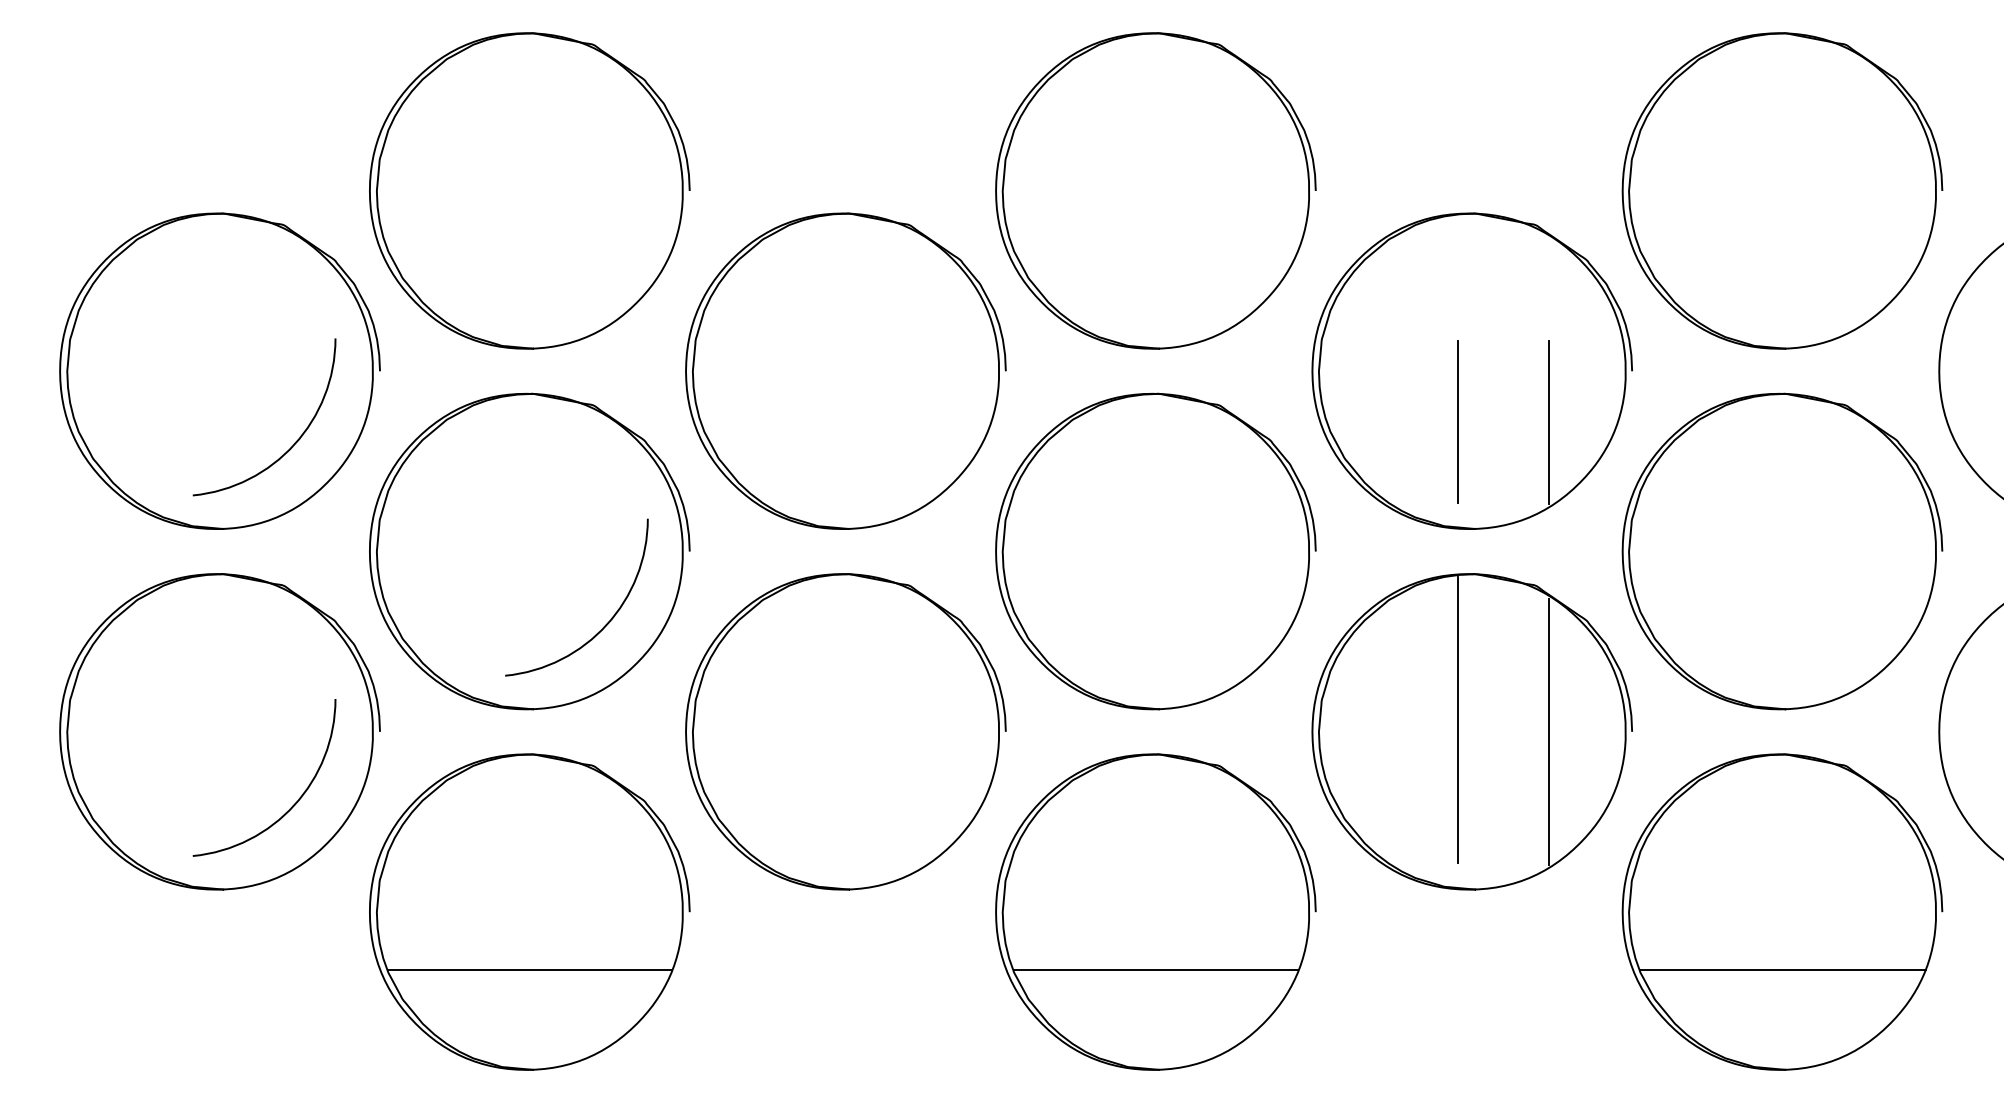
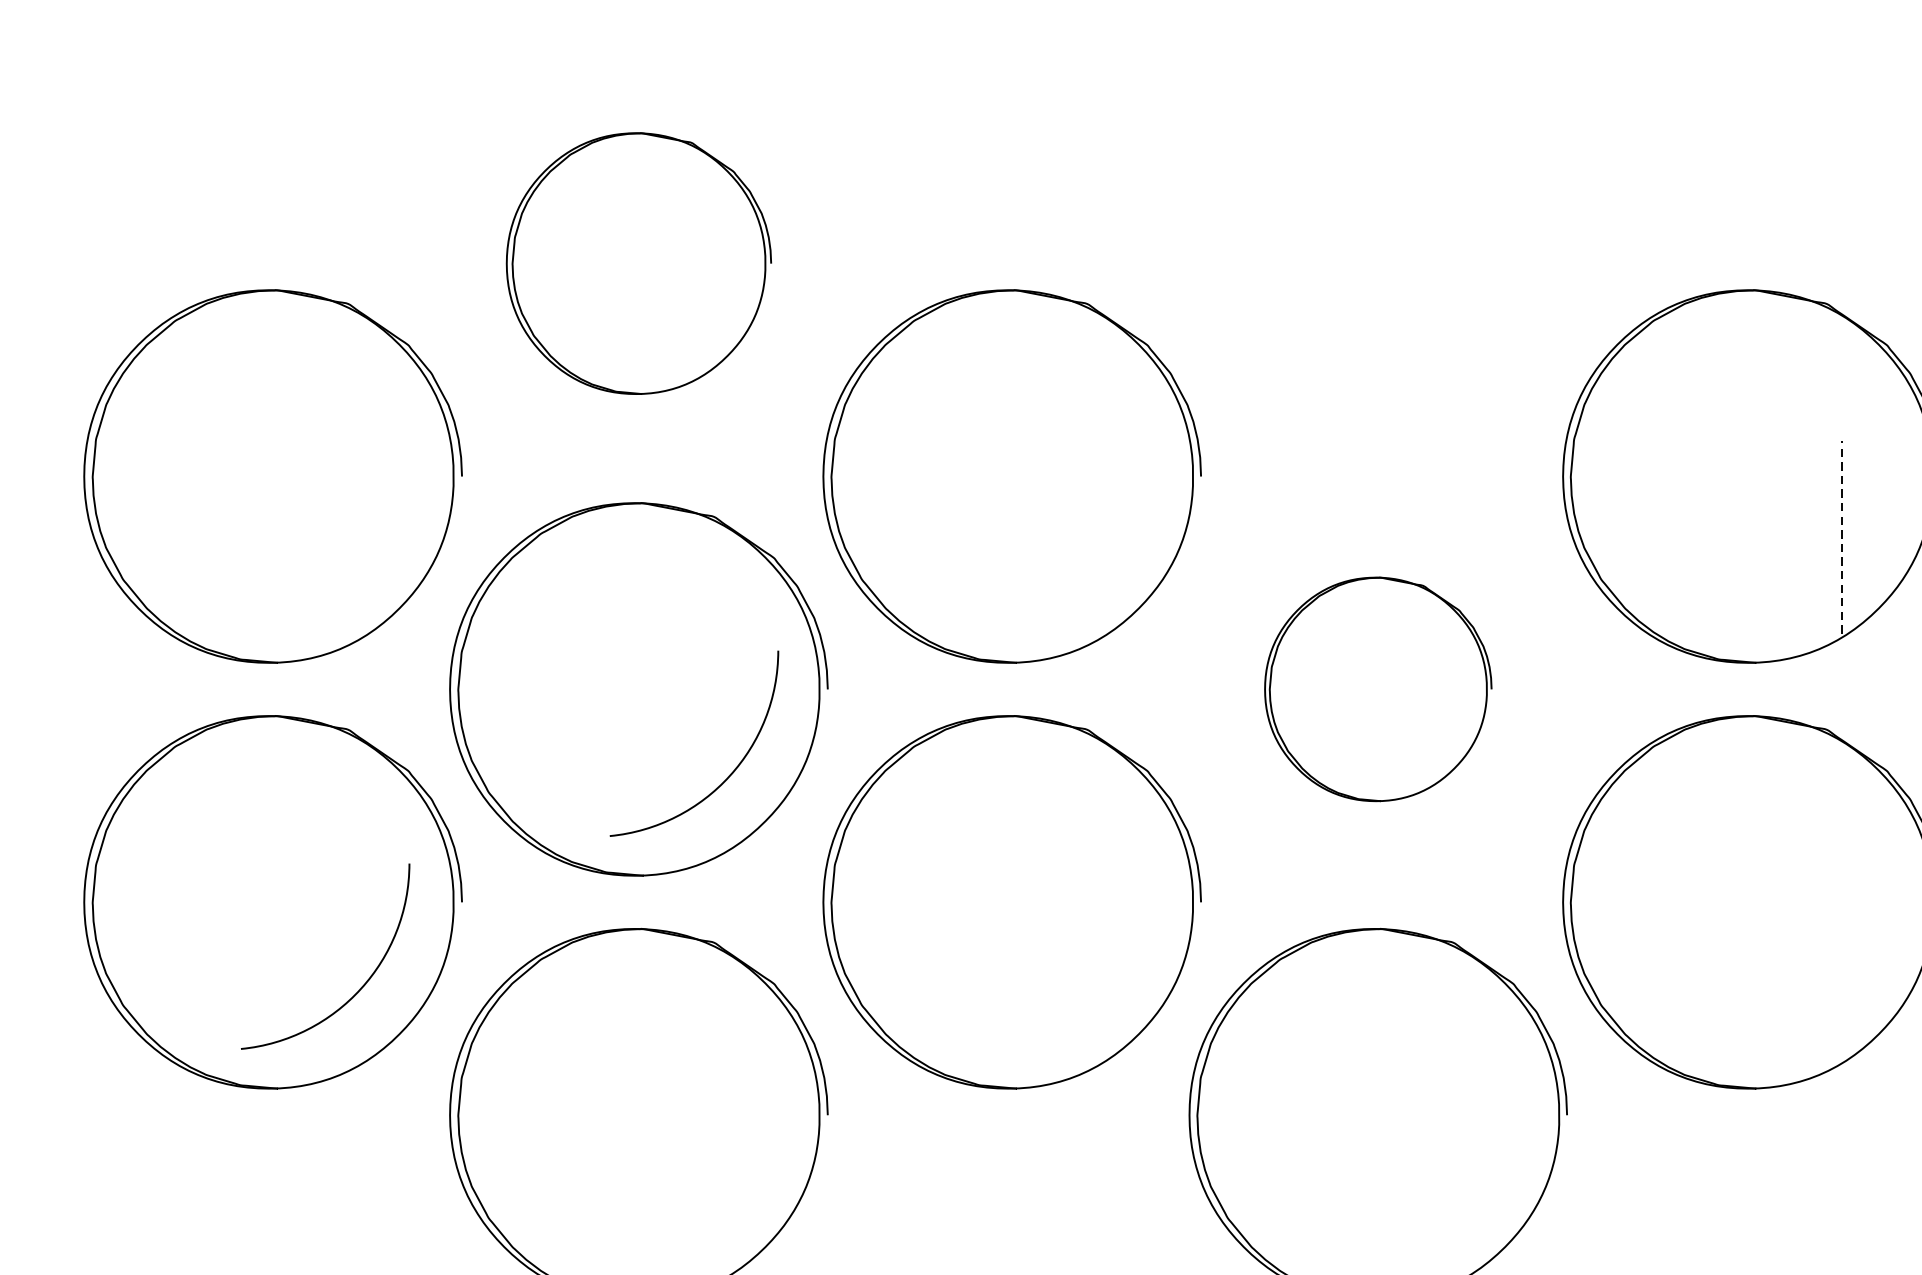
part: (529, 190) -> (638, 263), size x0.7
part: (1155, 190) -> (1377, 263), removed
line: (1457, 421) -> (1734, 535), removed
line: (1548, 422) -> (1841, 537), solid -> dashed
arc: (294, 442) -> (361, 560), removed
part: (1155, 551) -> (1377, 689), size x0.6
line: (1458, 720) -> (1735, 888), removed
line: (1548, 731) -> (1841, 901), removed
line: (529, 969) -> (638, 1182), removed
line: (1155, 969) -> (1377, 1182), removed

